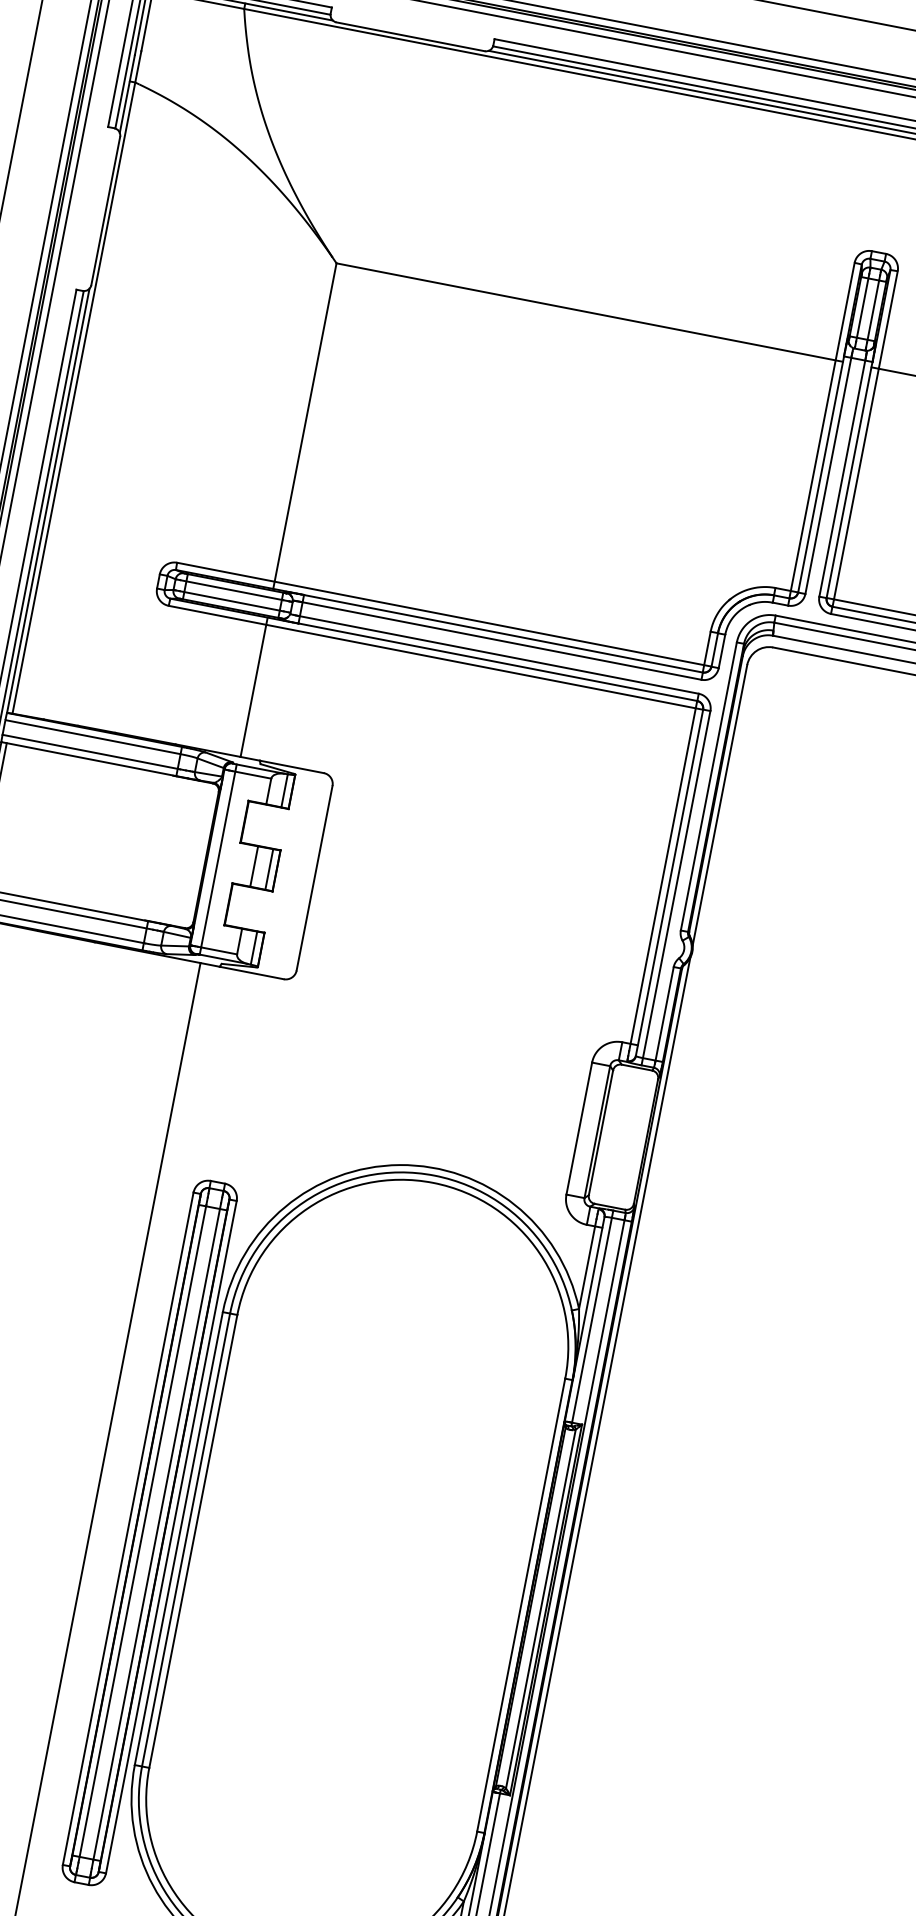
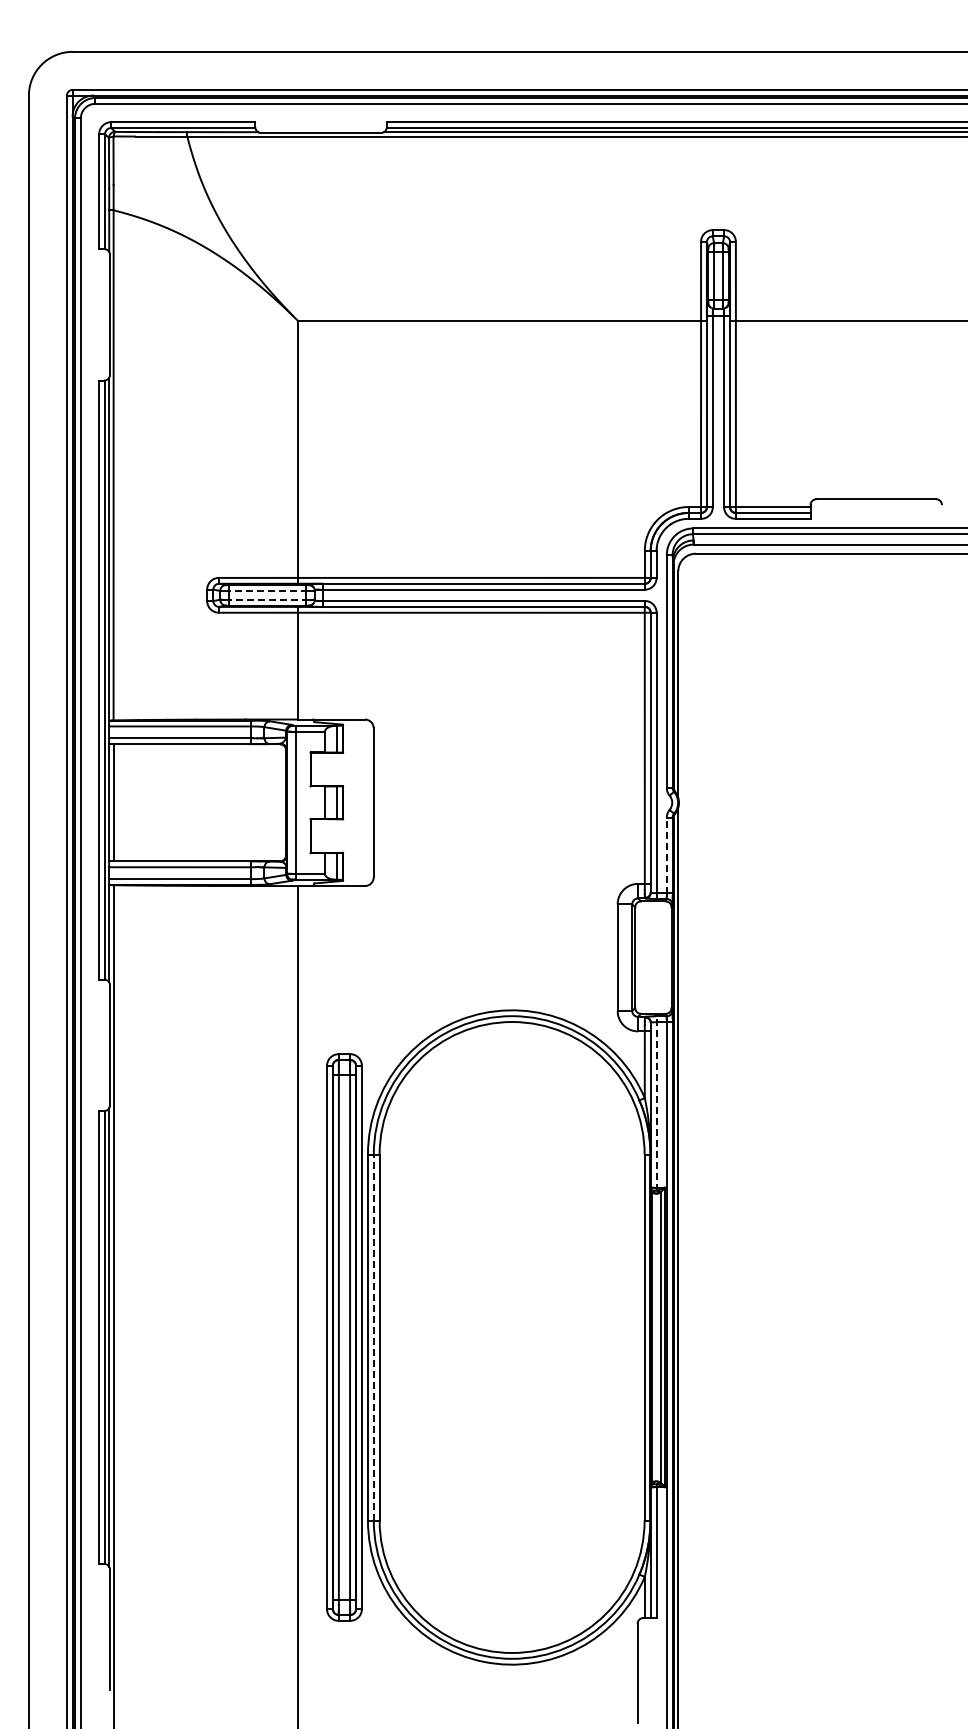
line: (231, 590) -> (265, 591), solid -> dashed
line: (232, 601) -> (267, 599), solid -> dashed
line: (664, 1013) -> (666, 855), solid -> dashed
line: (592, 1317) -> (656, 1102), solid -> dashed
line: (185, 1539) -> (373, 1337), solid -> dashed

